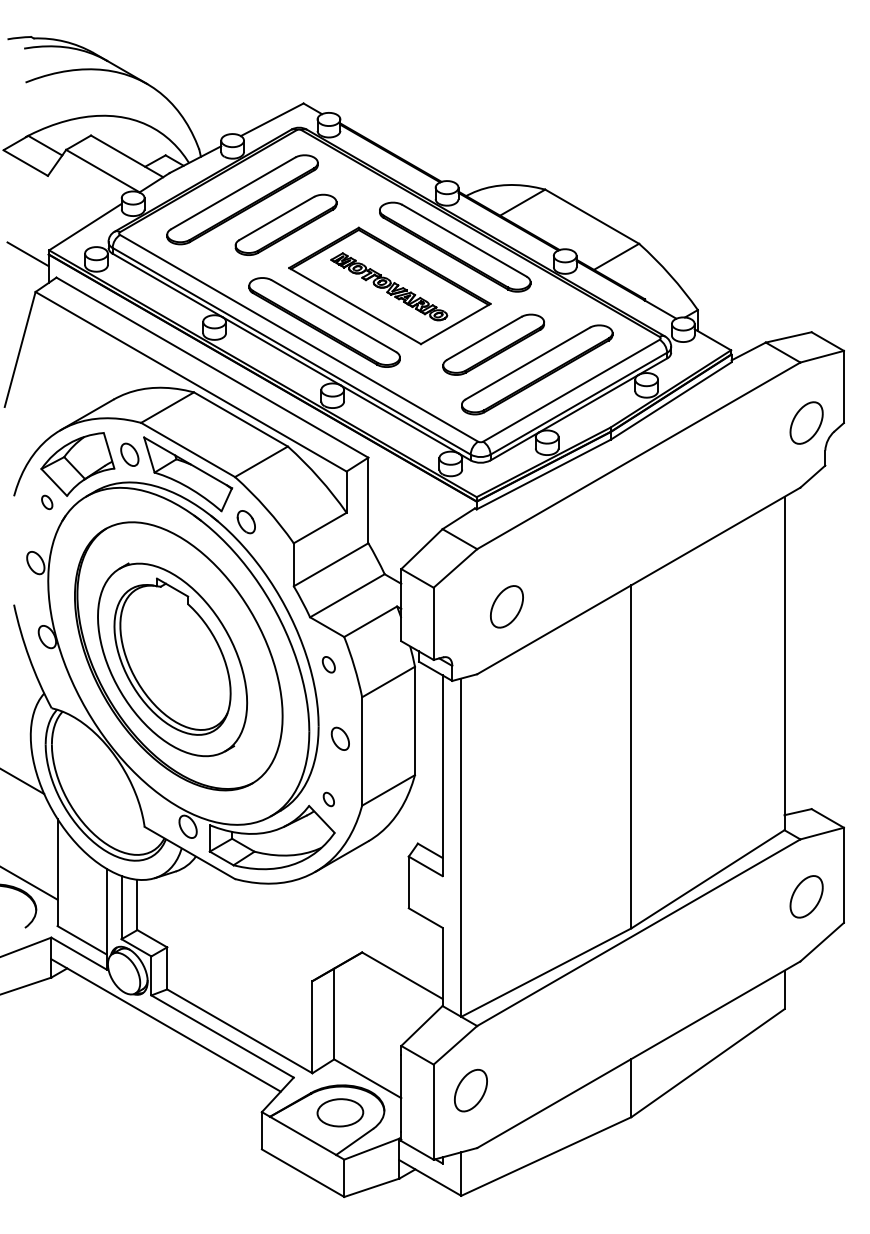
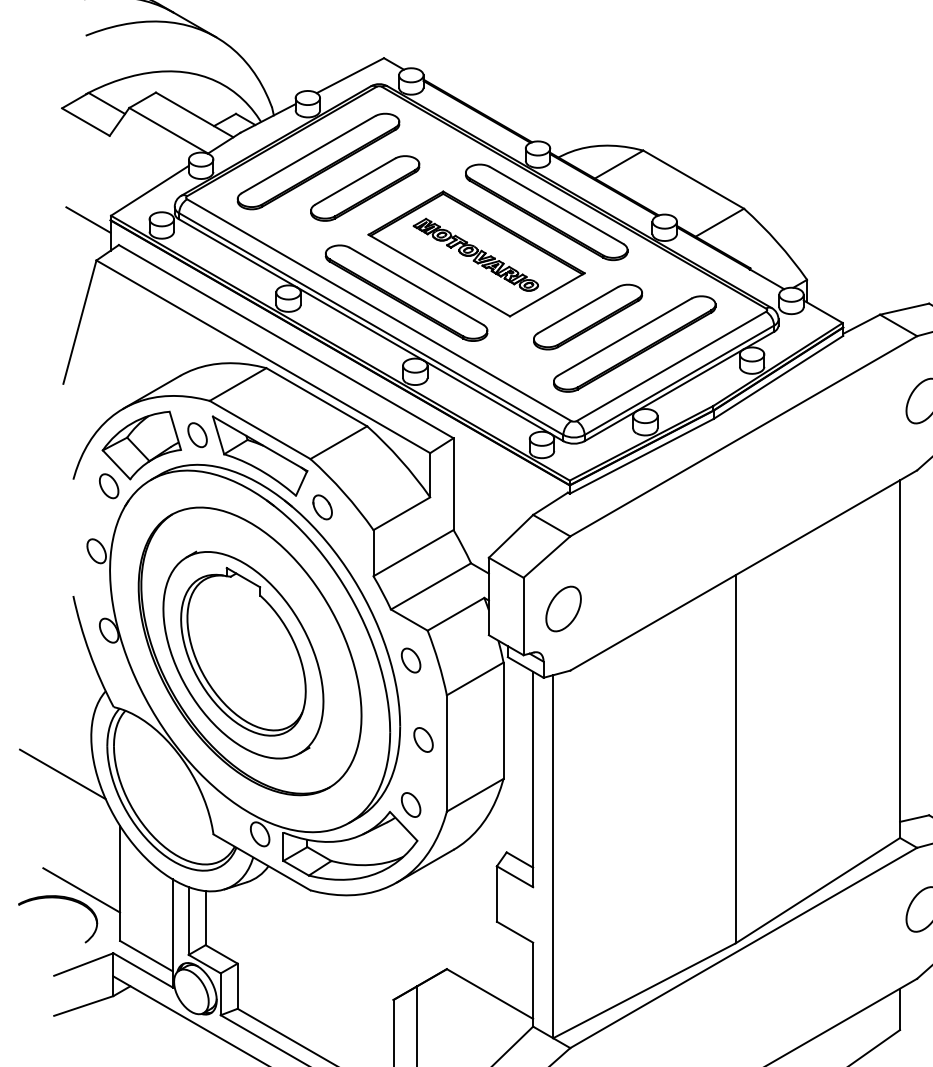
part: (46, 502) -> (108, 486), size x1.67
part: (506, 606) -> (563, 608), moved
part: (328, 664) -> (410, 660), size x1.43
part: (328, 799) -> (410, 805), size x1.67

